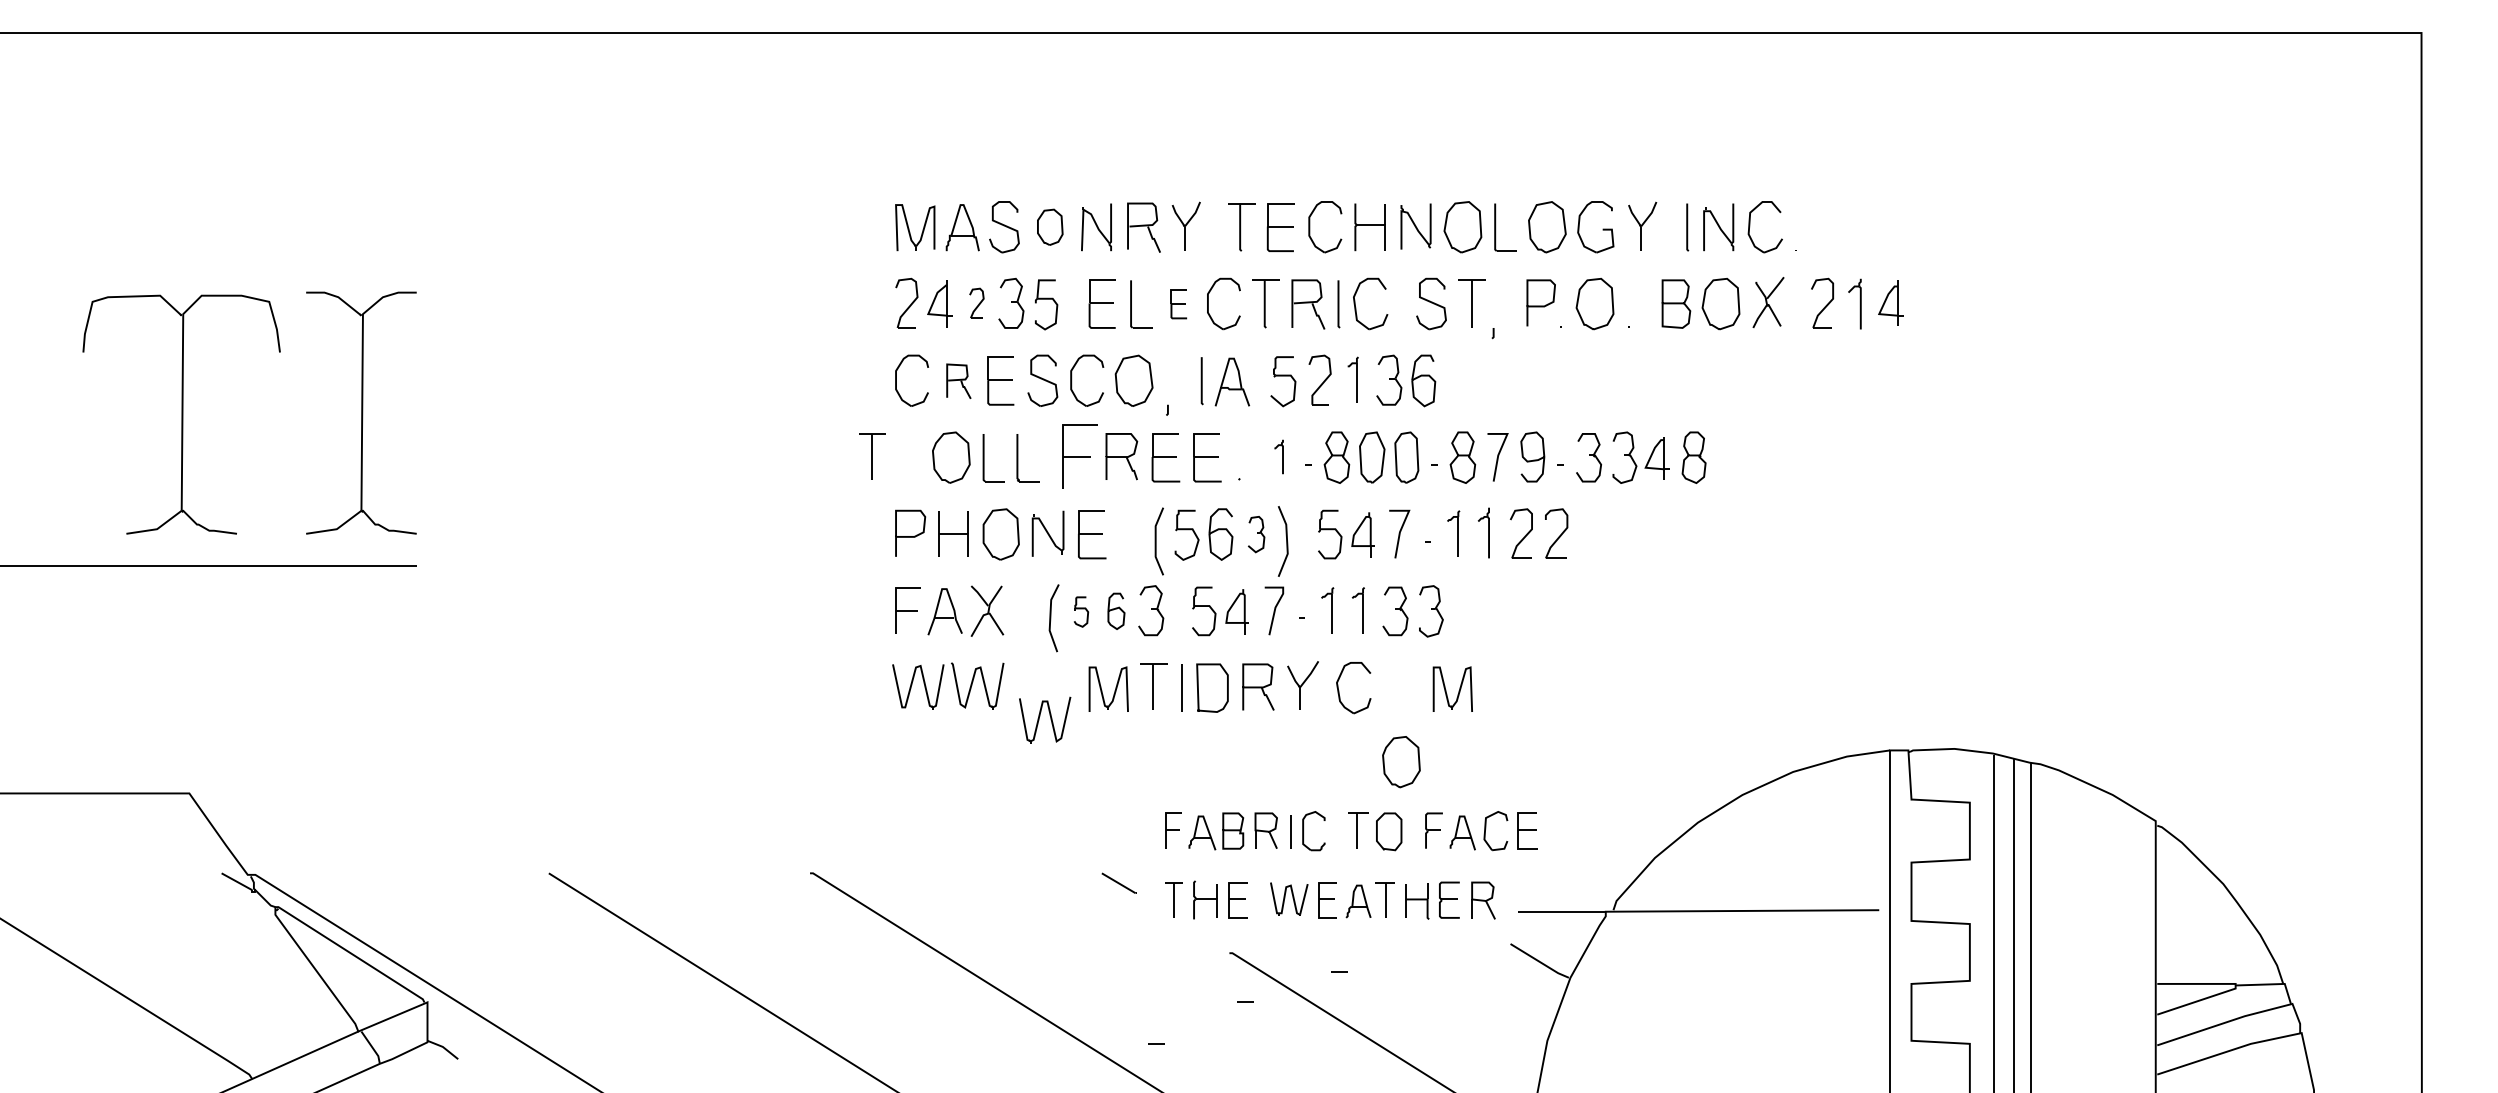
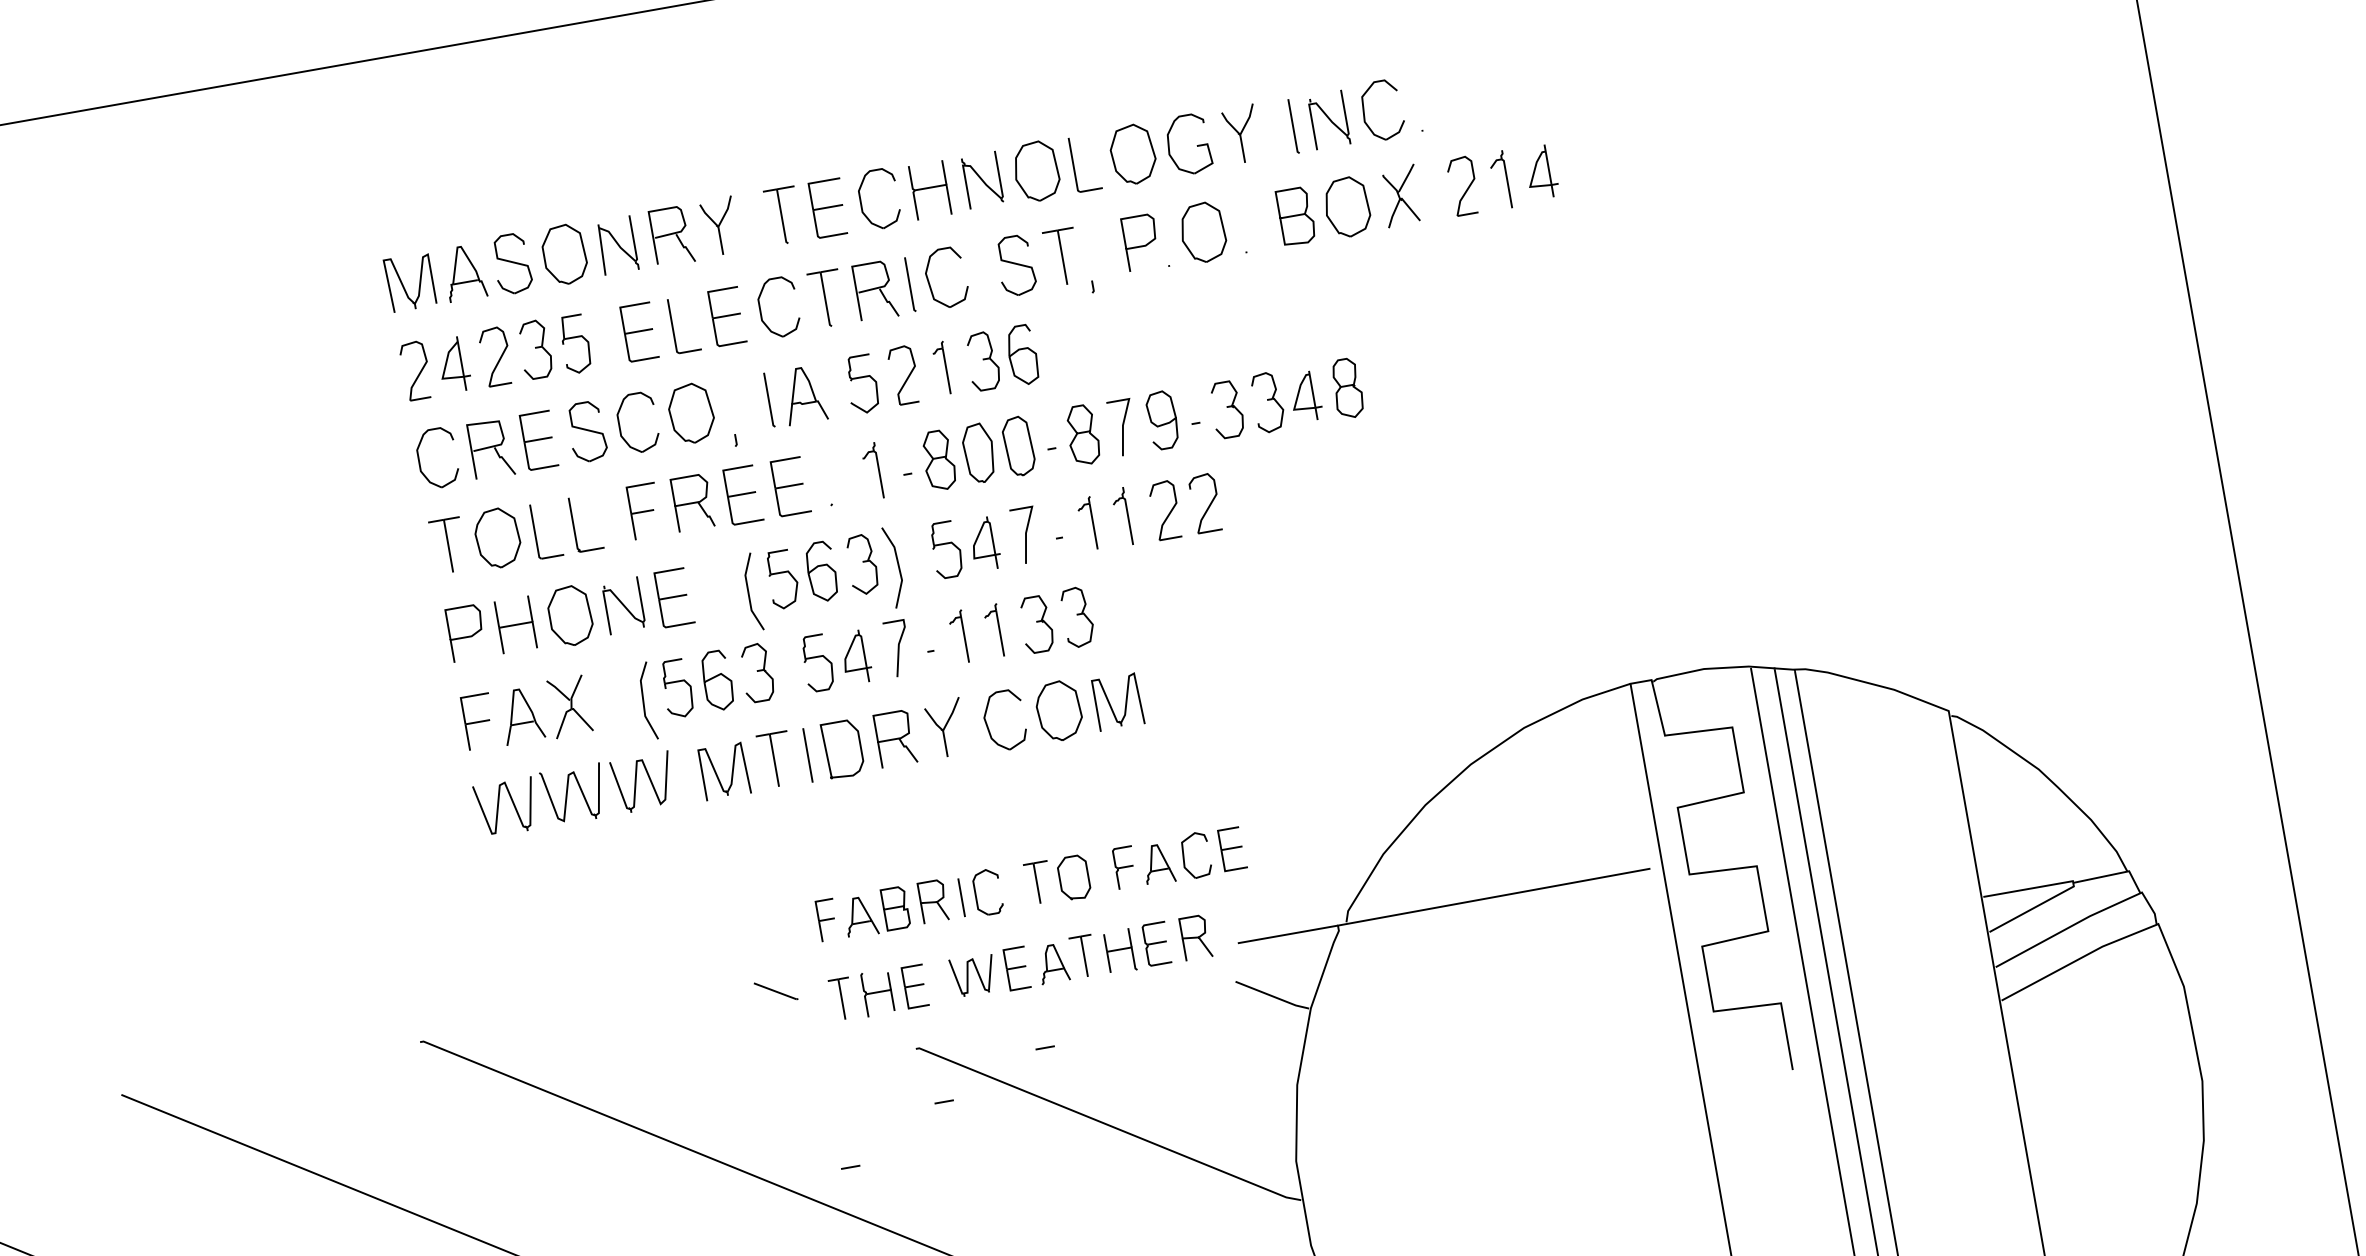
part: (1049, 227) -> (563, 255), size x1.43
part: (976, 303) -> (495, 356), size x1.67
part: (1178, 303) -> (726, 316), size x1.67
part: (958, 381) -> (490, 449), size x1.43
part: (872, 456) -> (448, 545), moved
part: (1079, 456) -> (644, 511), size x0.71
part: (1278, 456) -> (871, 470), size x1.43
part: (1256, 534) -> (862, 564), size x1.43
part: (1081, 611) -> (677, 687), size x1.67
part: (1116, 611) -> (717, 680), size x1.43
part: (1045, 719) -> (643, 781), moved
part: (1401, 762) -> (1059, 711), moved

